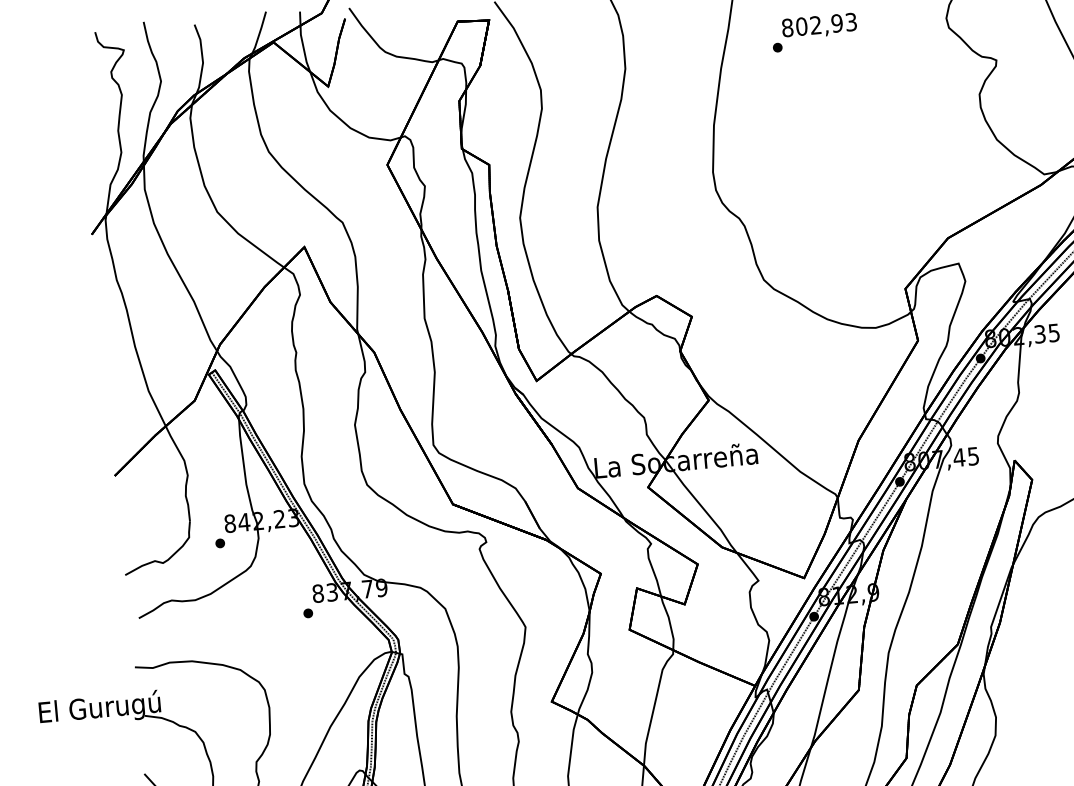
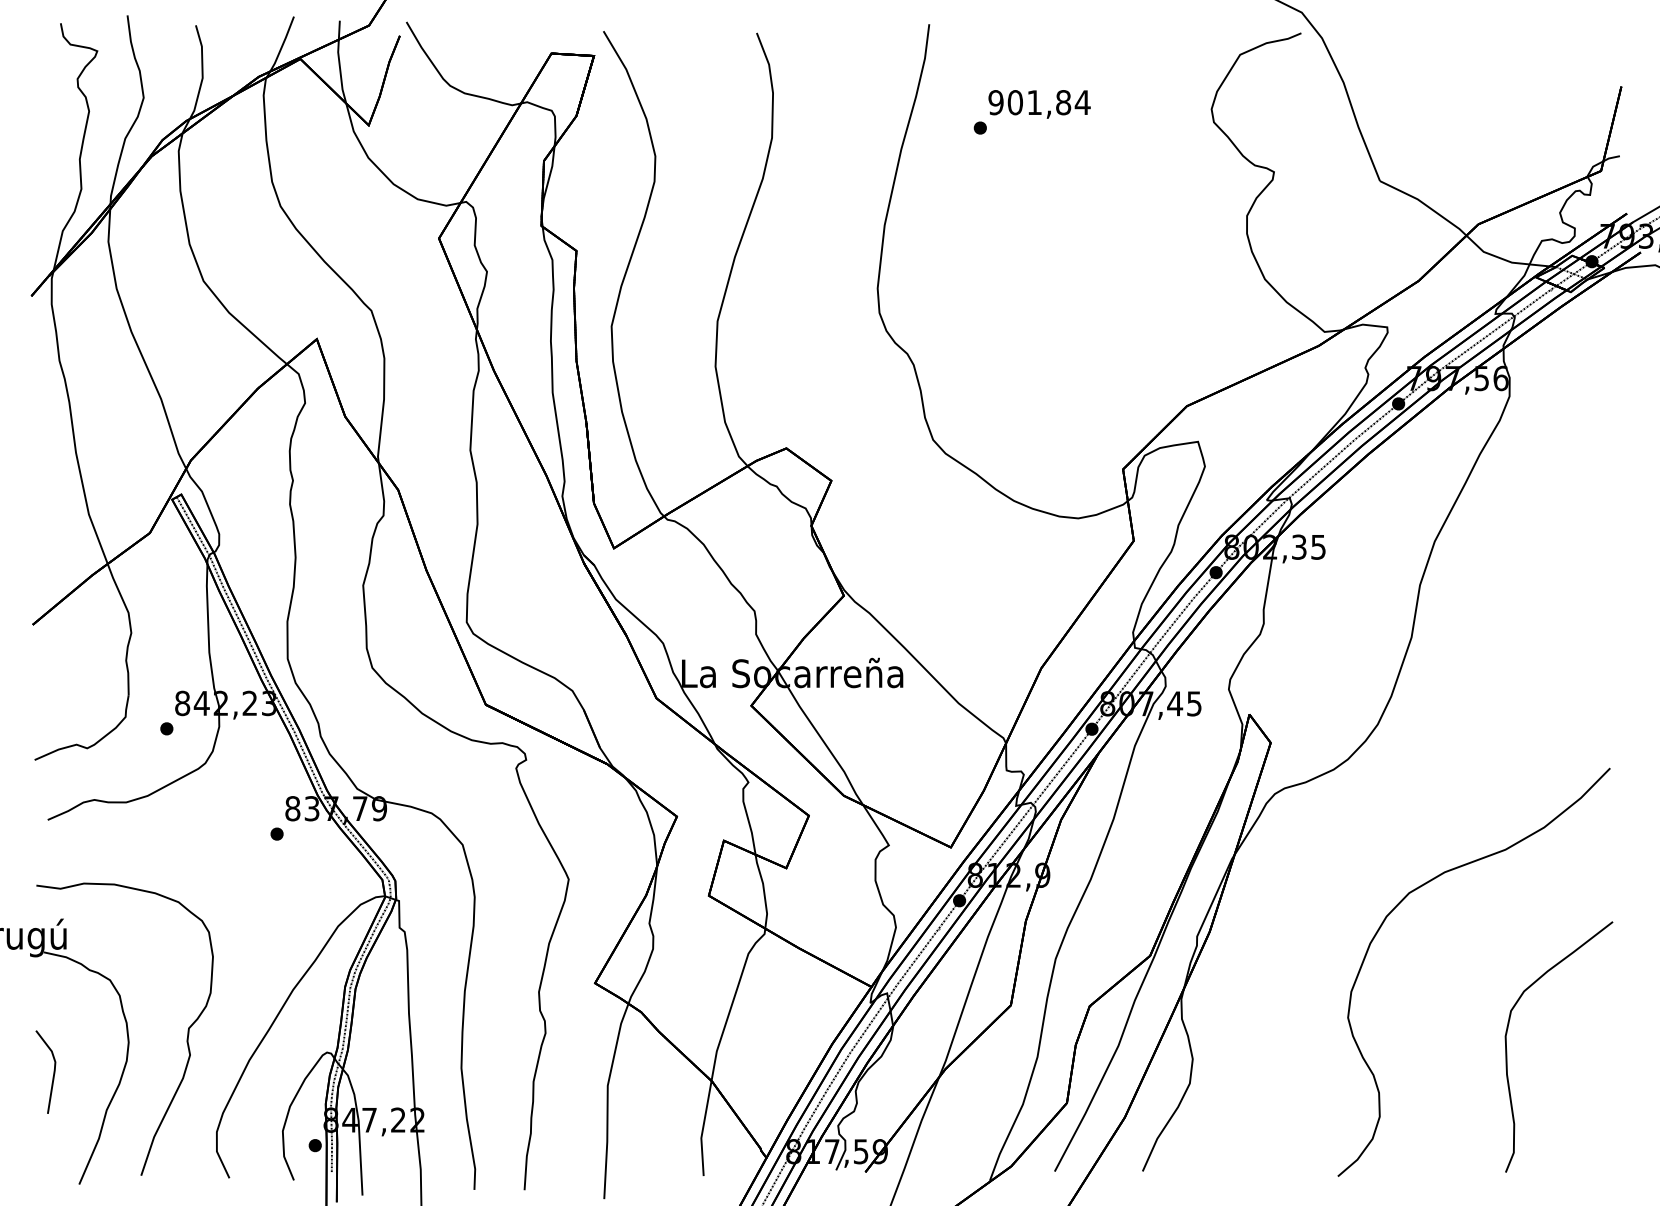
text: (819, 24) -> (1039, 102), 802,93 -> 901,84

